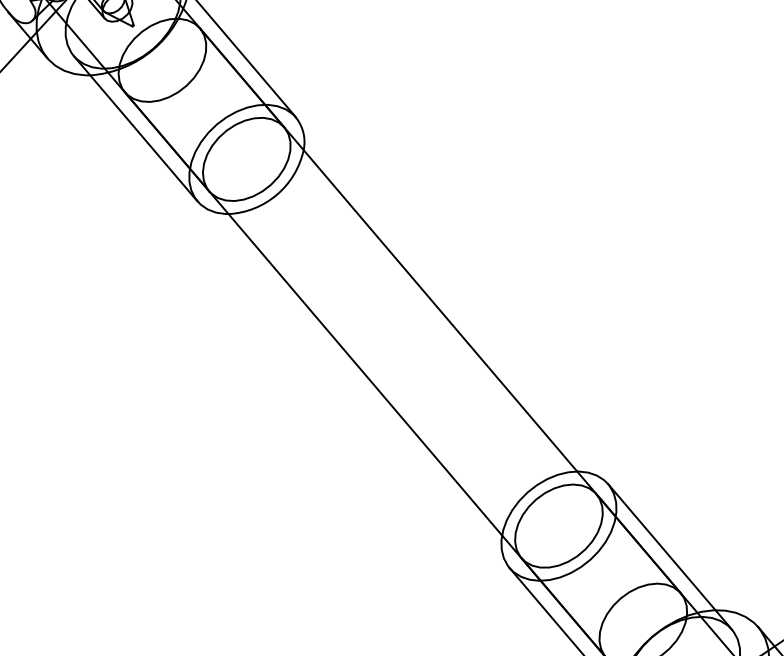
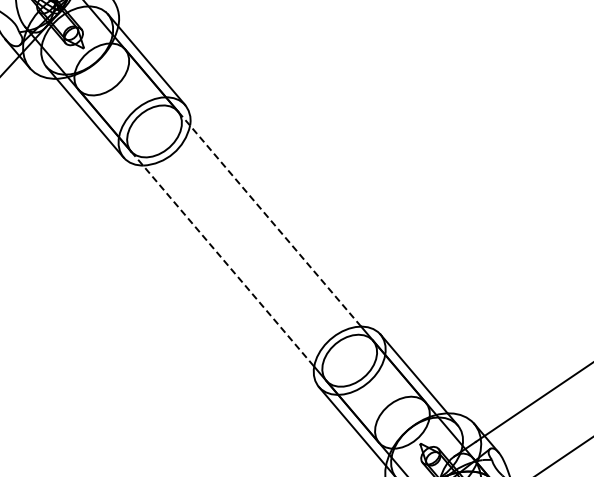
line: (430, 298) -> (269, 218), solid -> dashed
line: (355, 364) -> (222, 259), solid -> dashed

